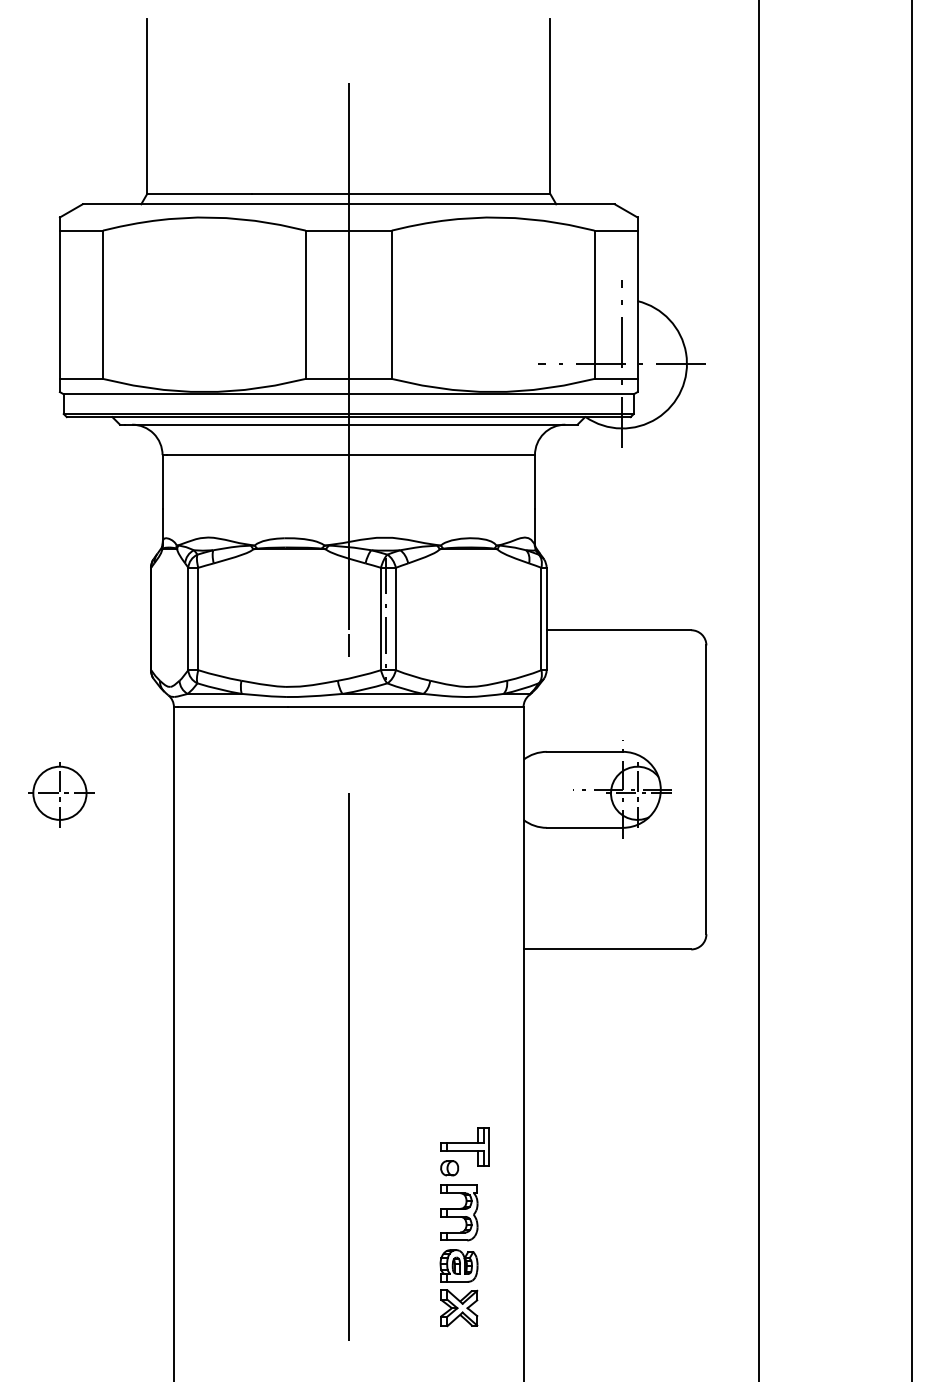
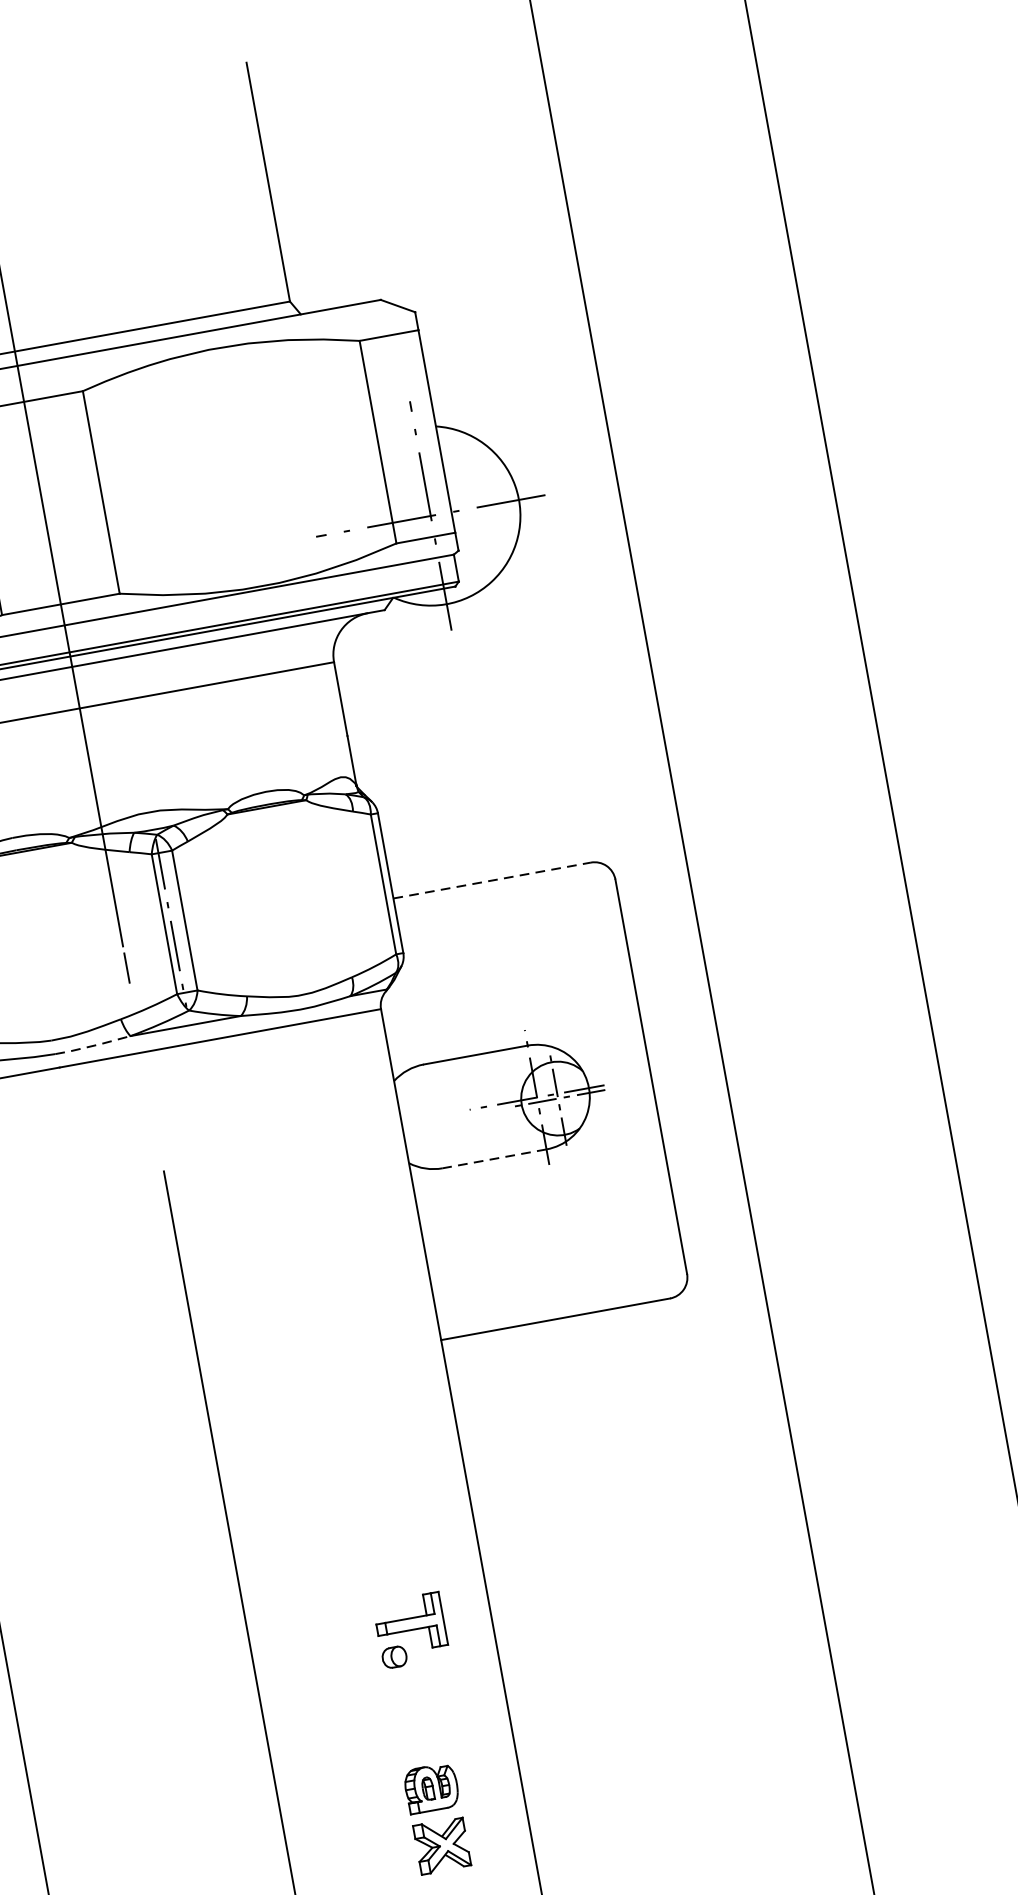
line: (619, 630) -> (493, 880), solid -> dashed
line: (314, 696) -> (92, 1046), solid -> dashed
line: (584, 827) -> (494, 1158), solid -> dashed
part: (459, 1212) -> (418, 1715), removed

